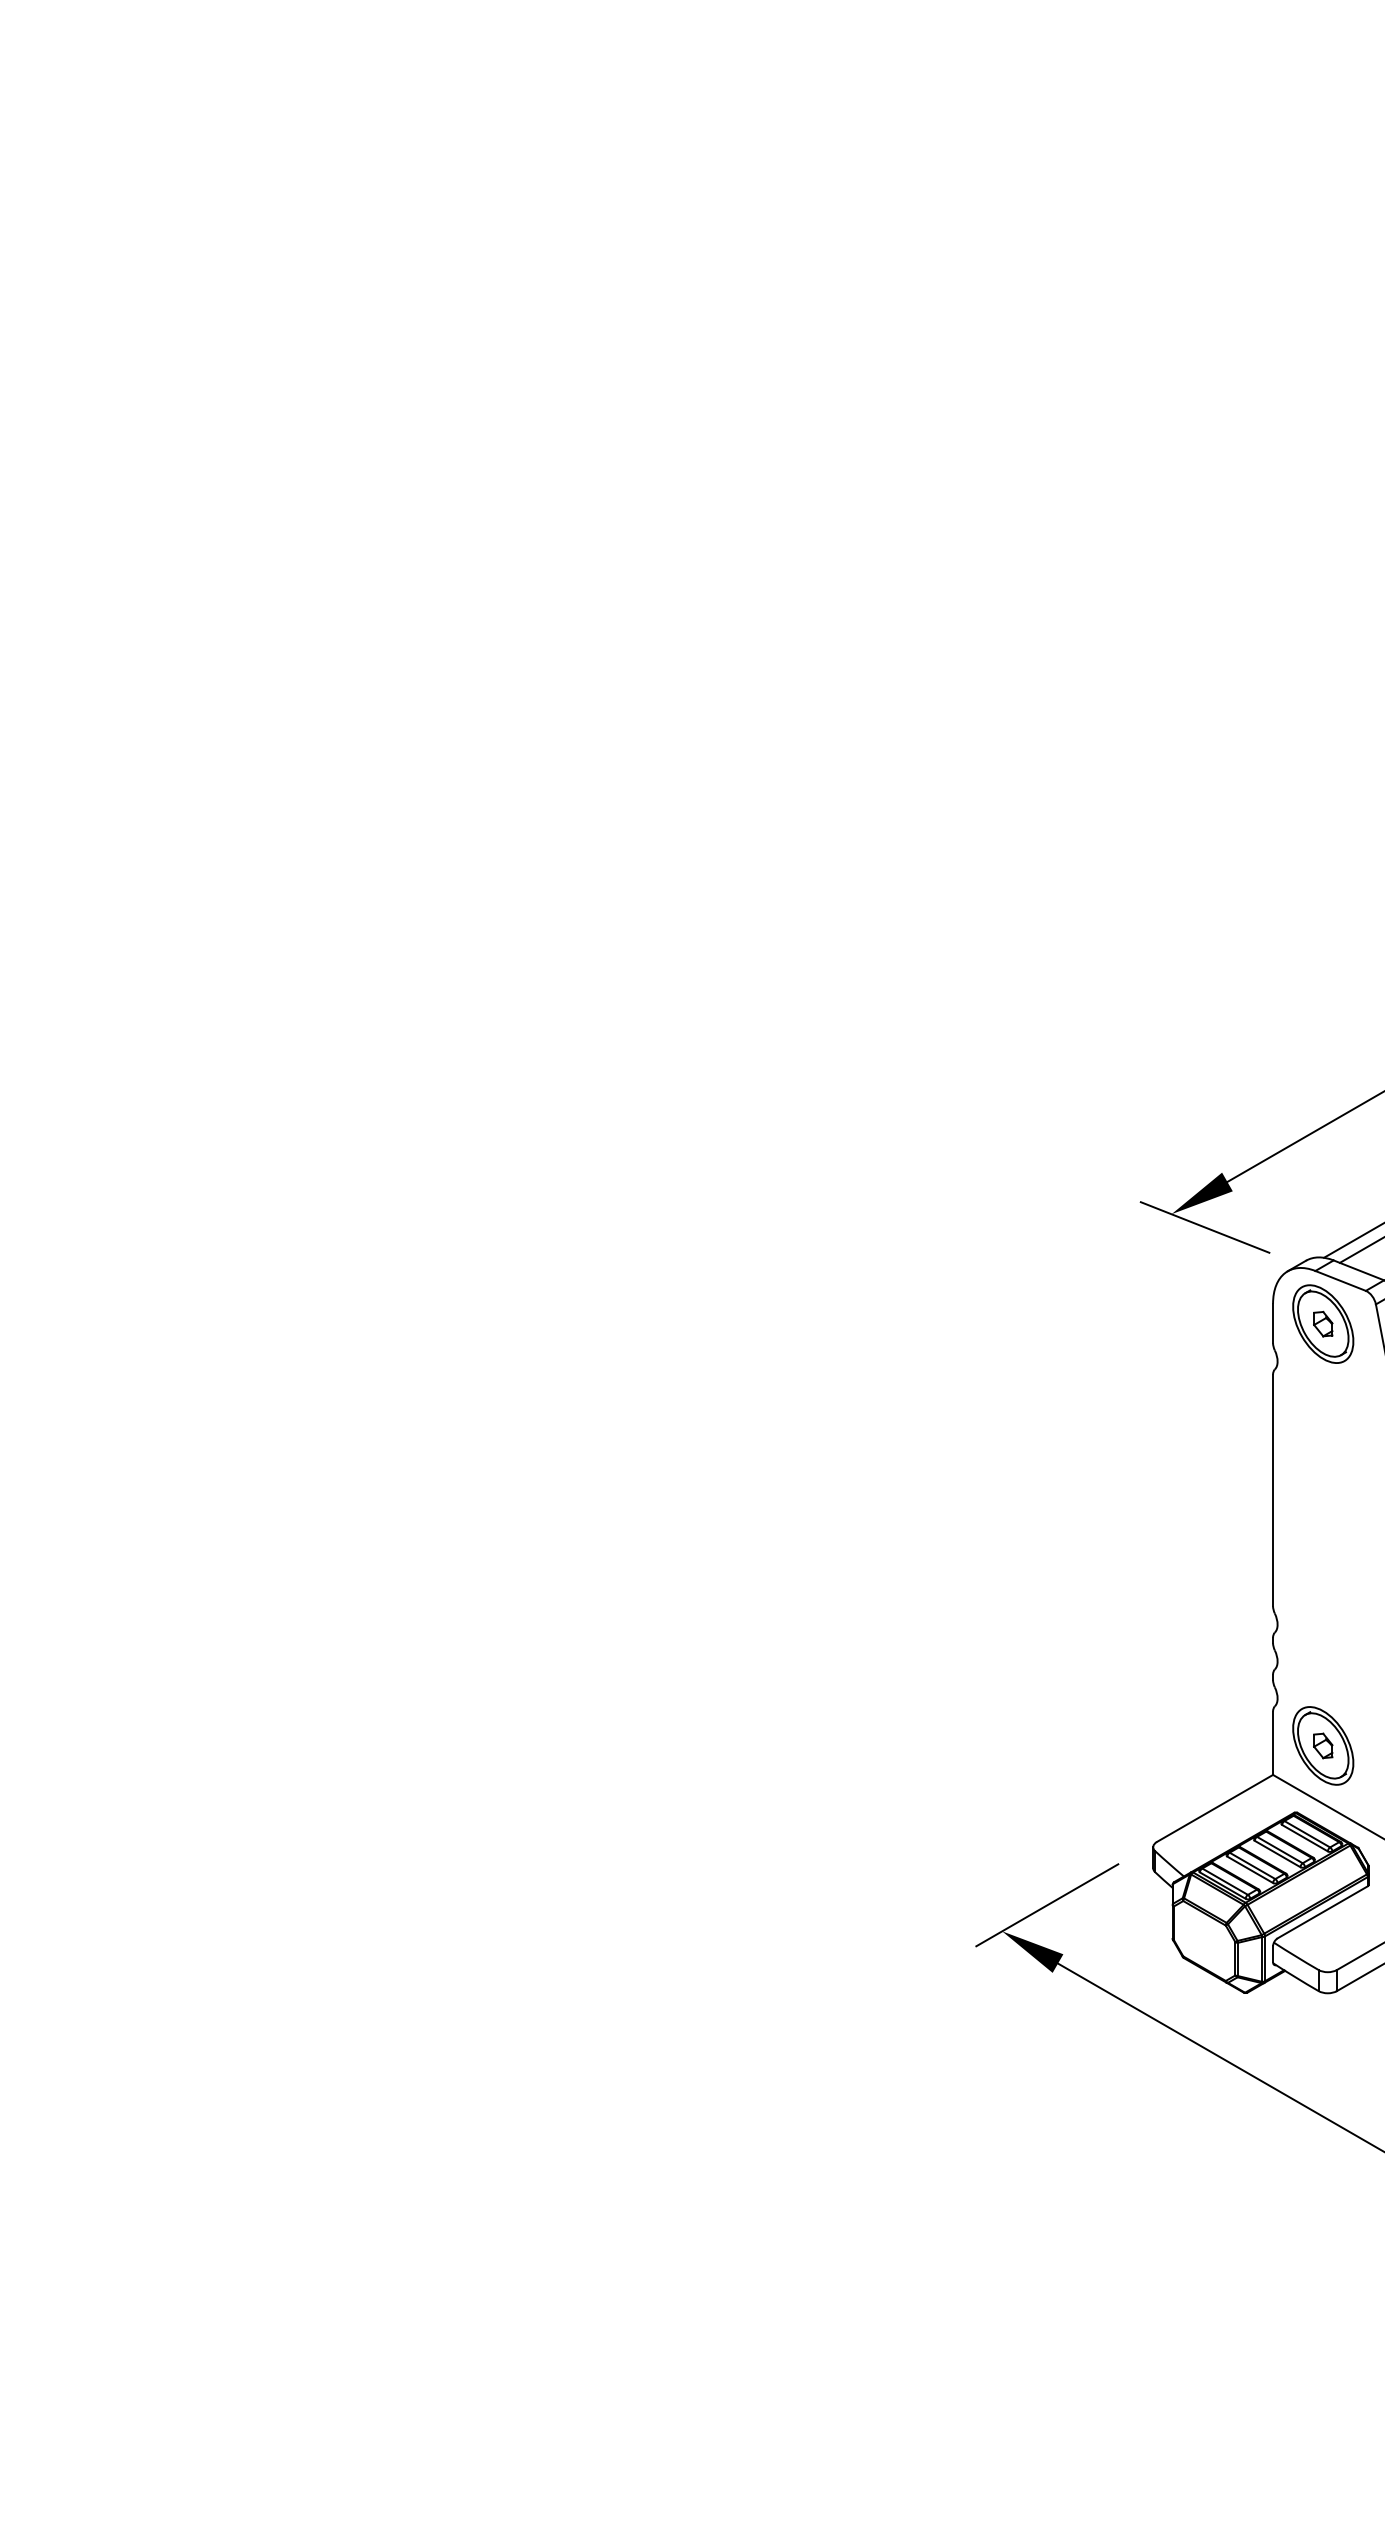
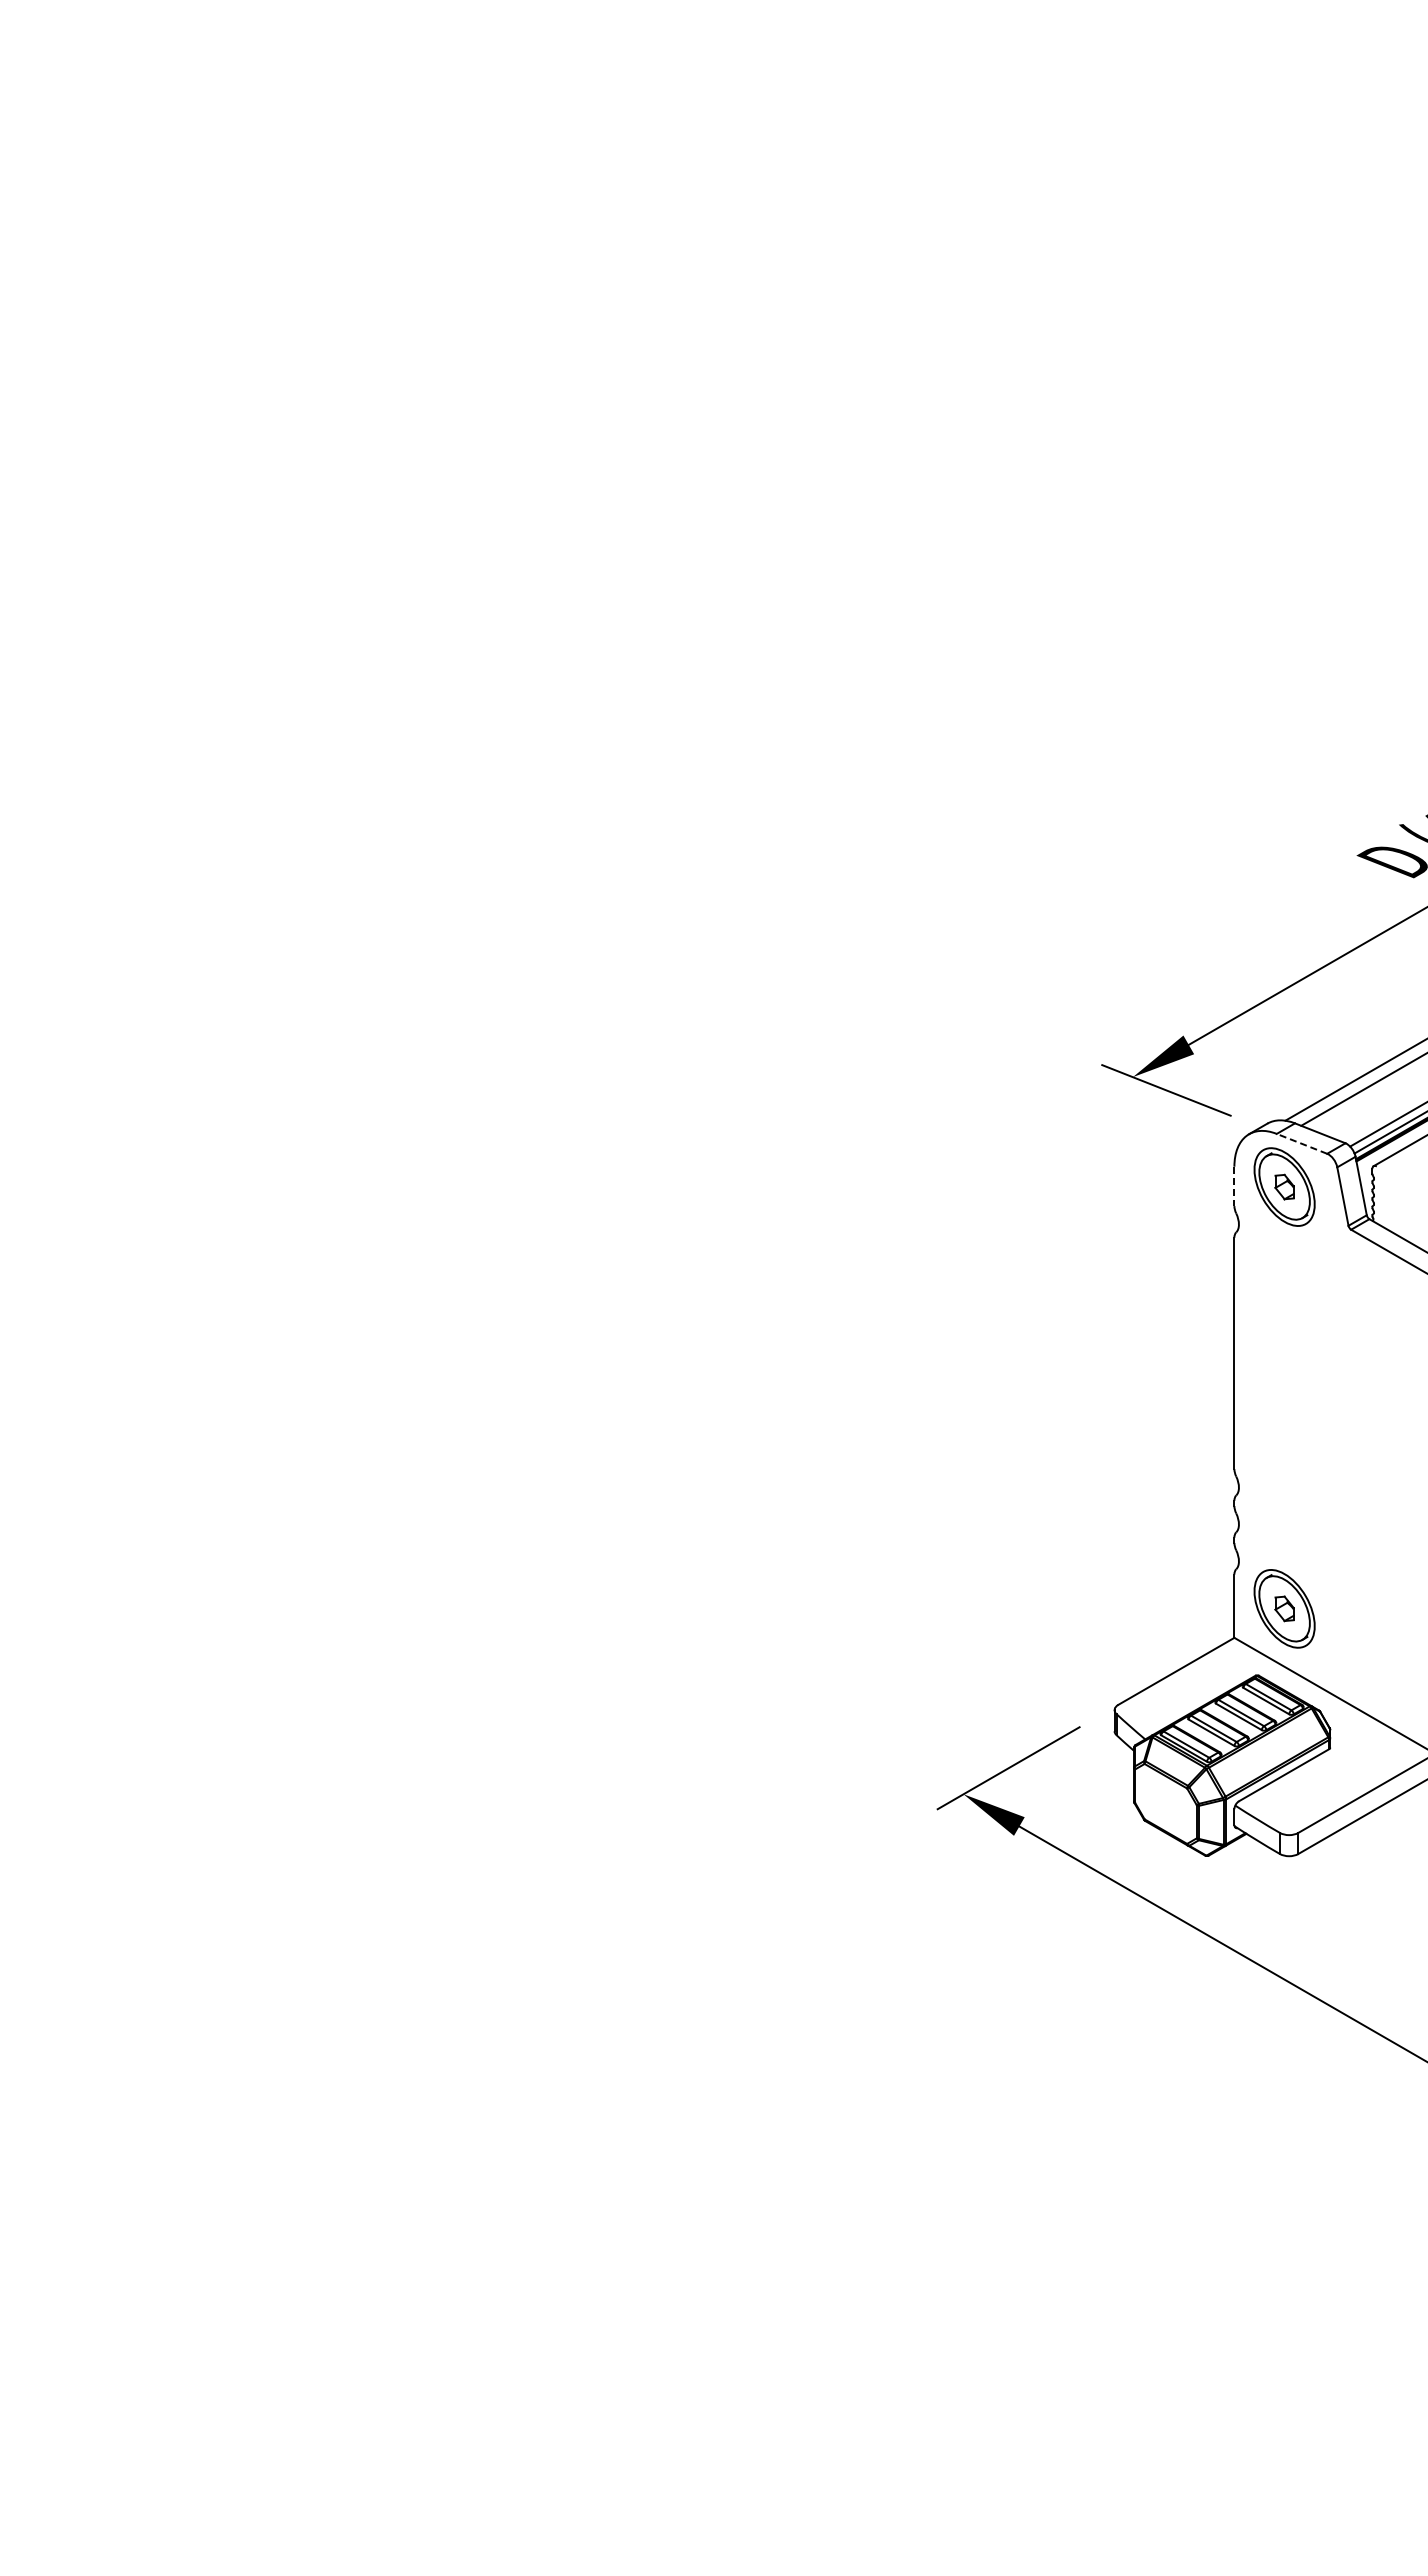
line: (1340, 1280) -> (1301, 1143), solid -> dashed
line: (1273, 1323) -> (1234, 1186), solid -> dashed

